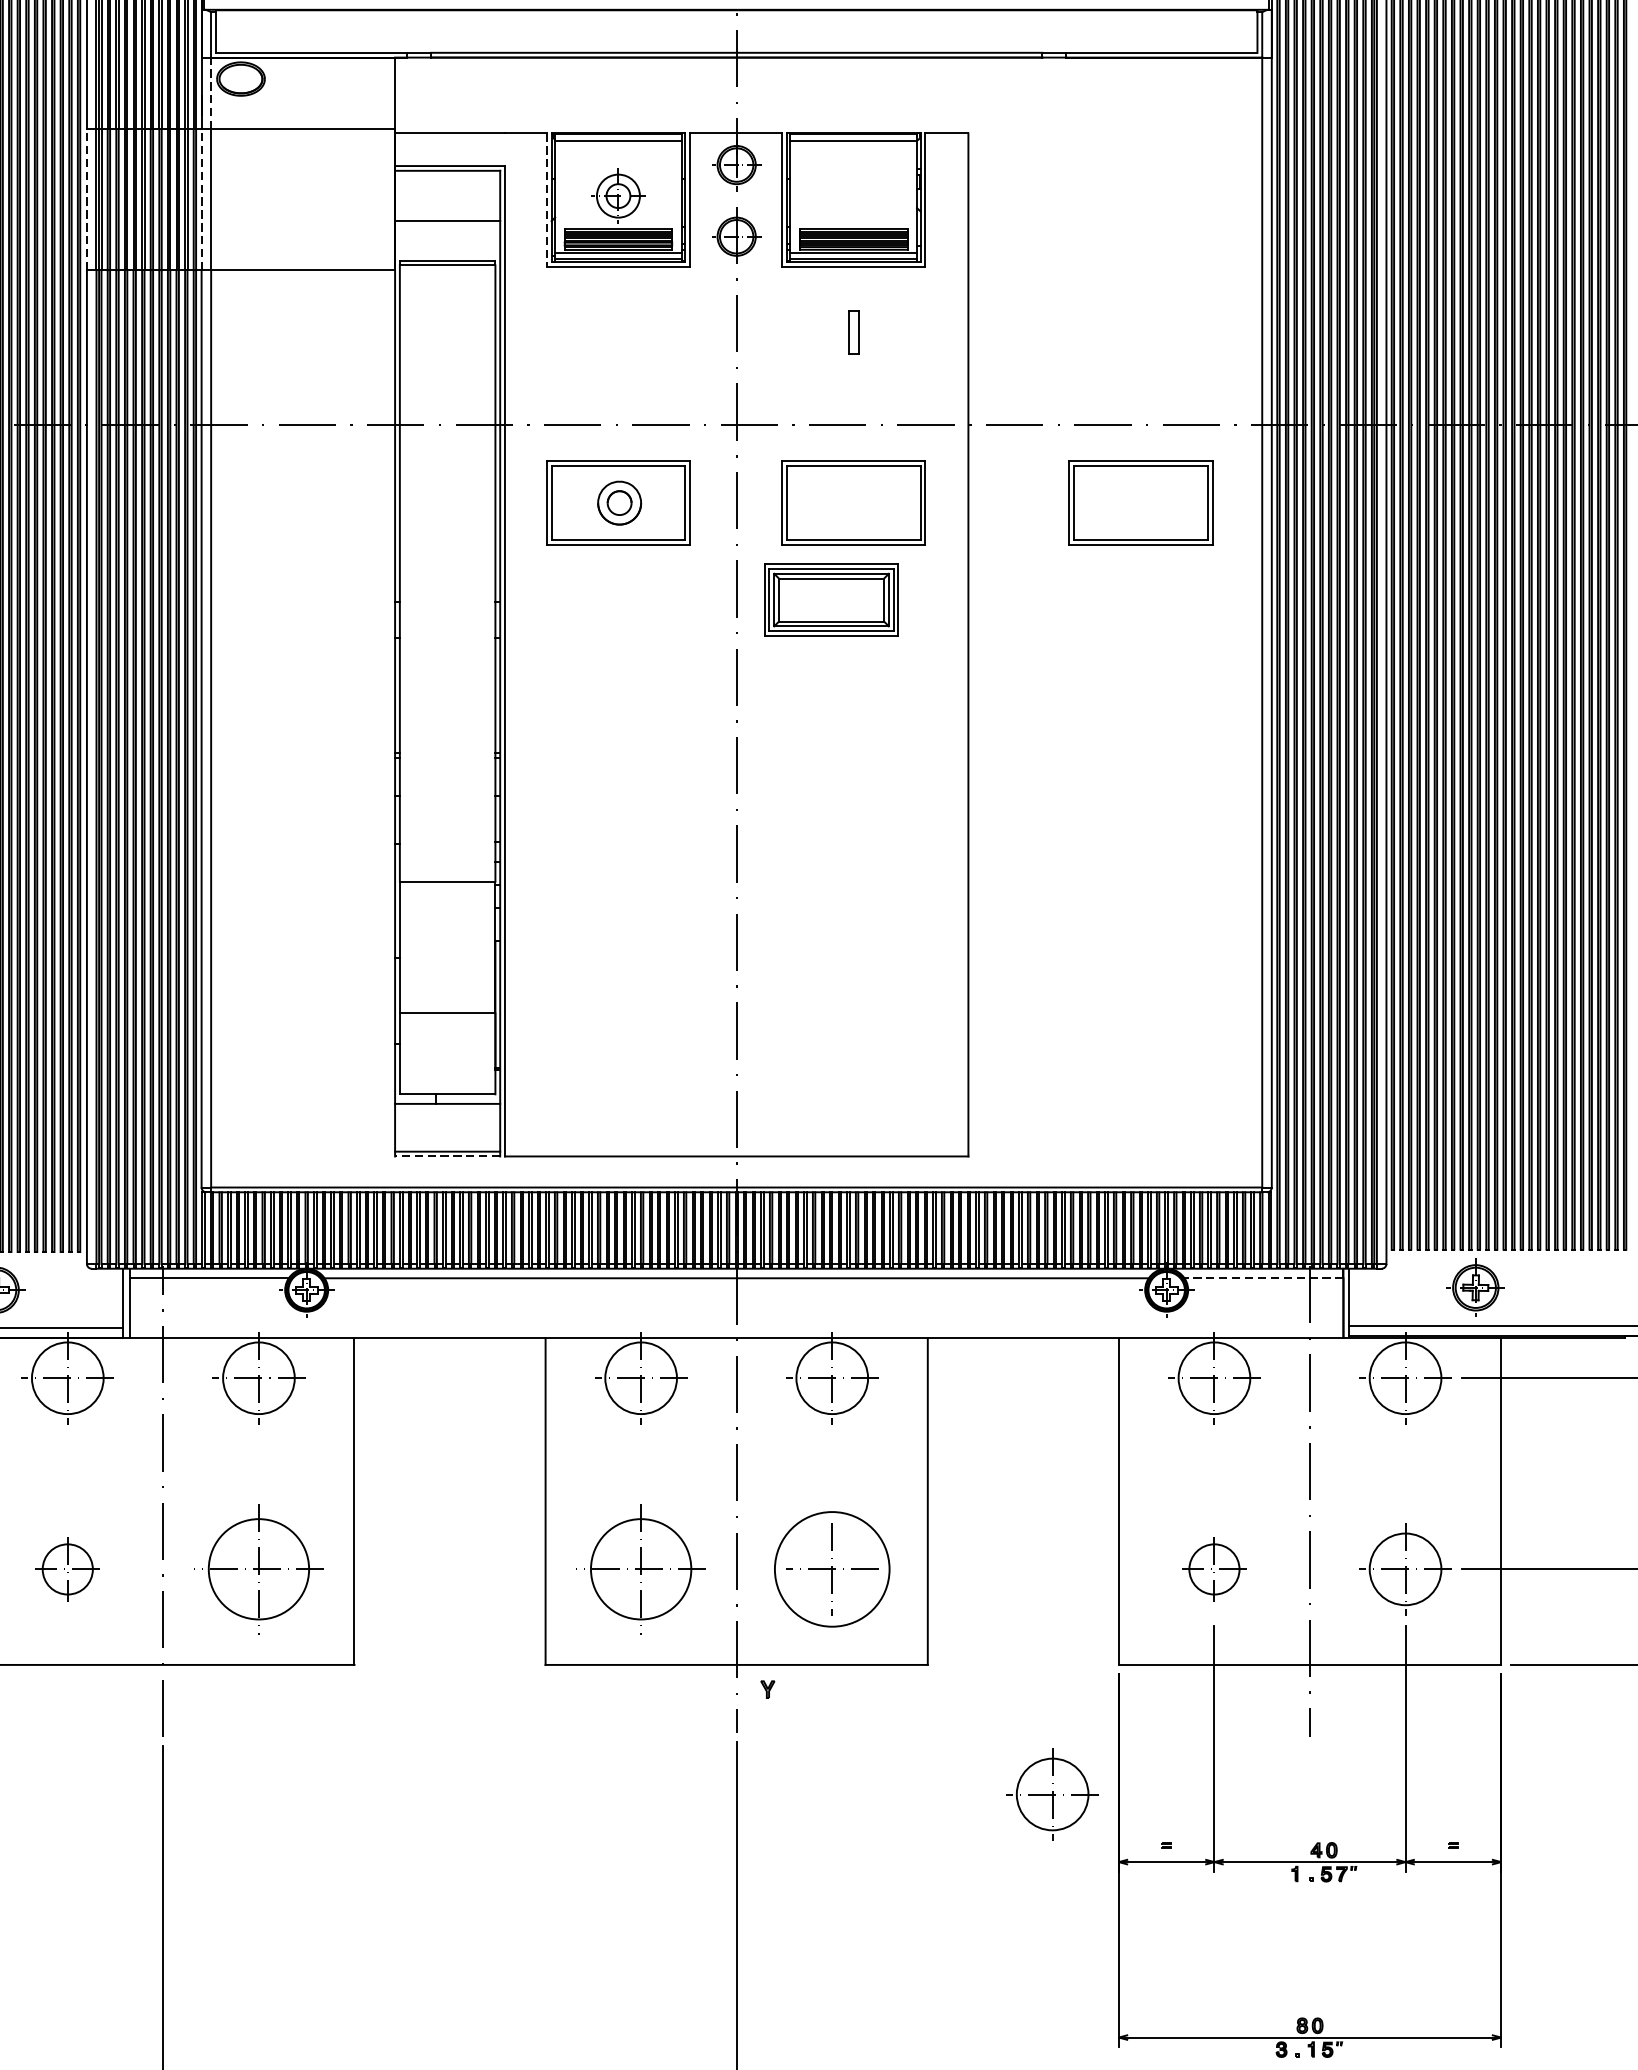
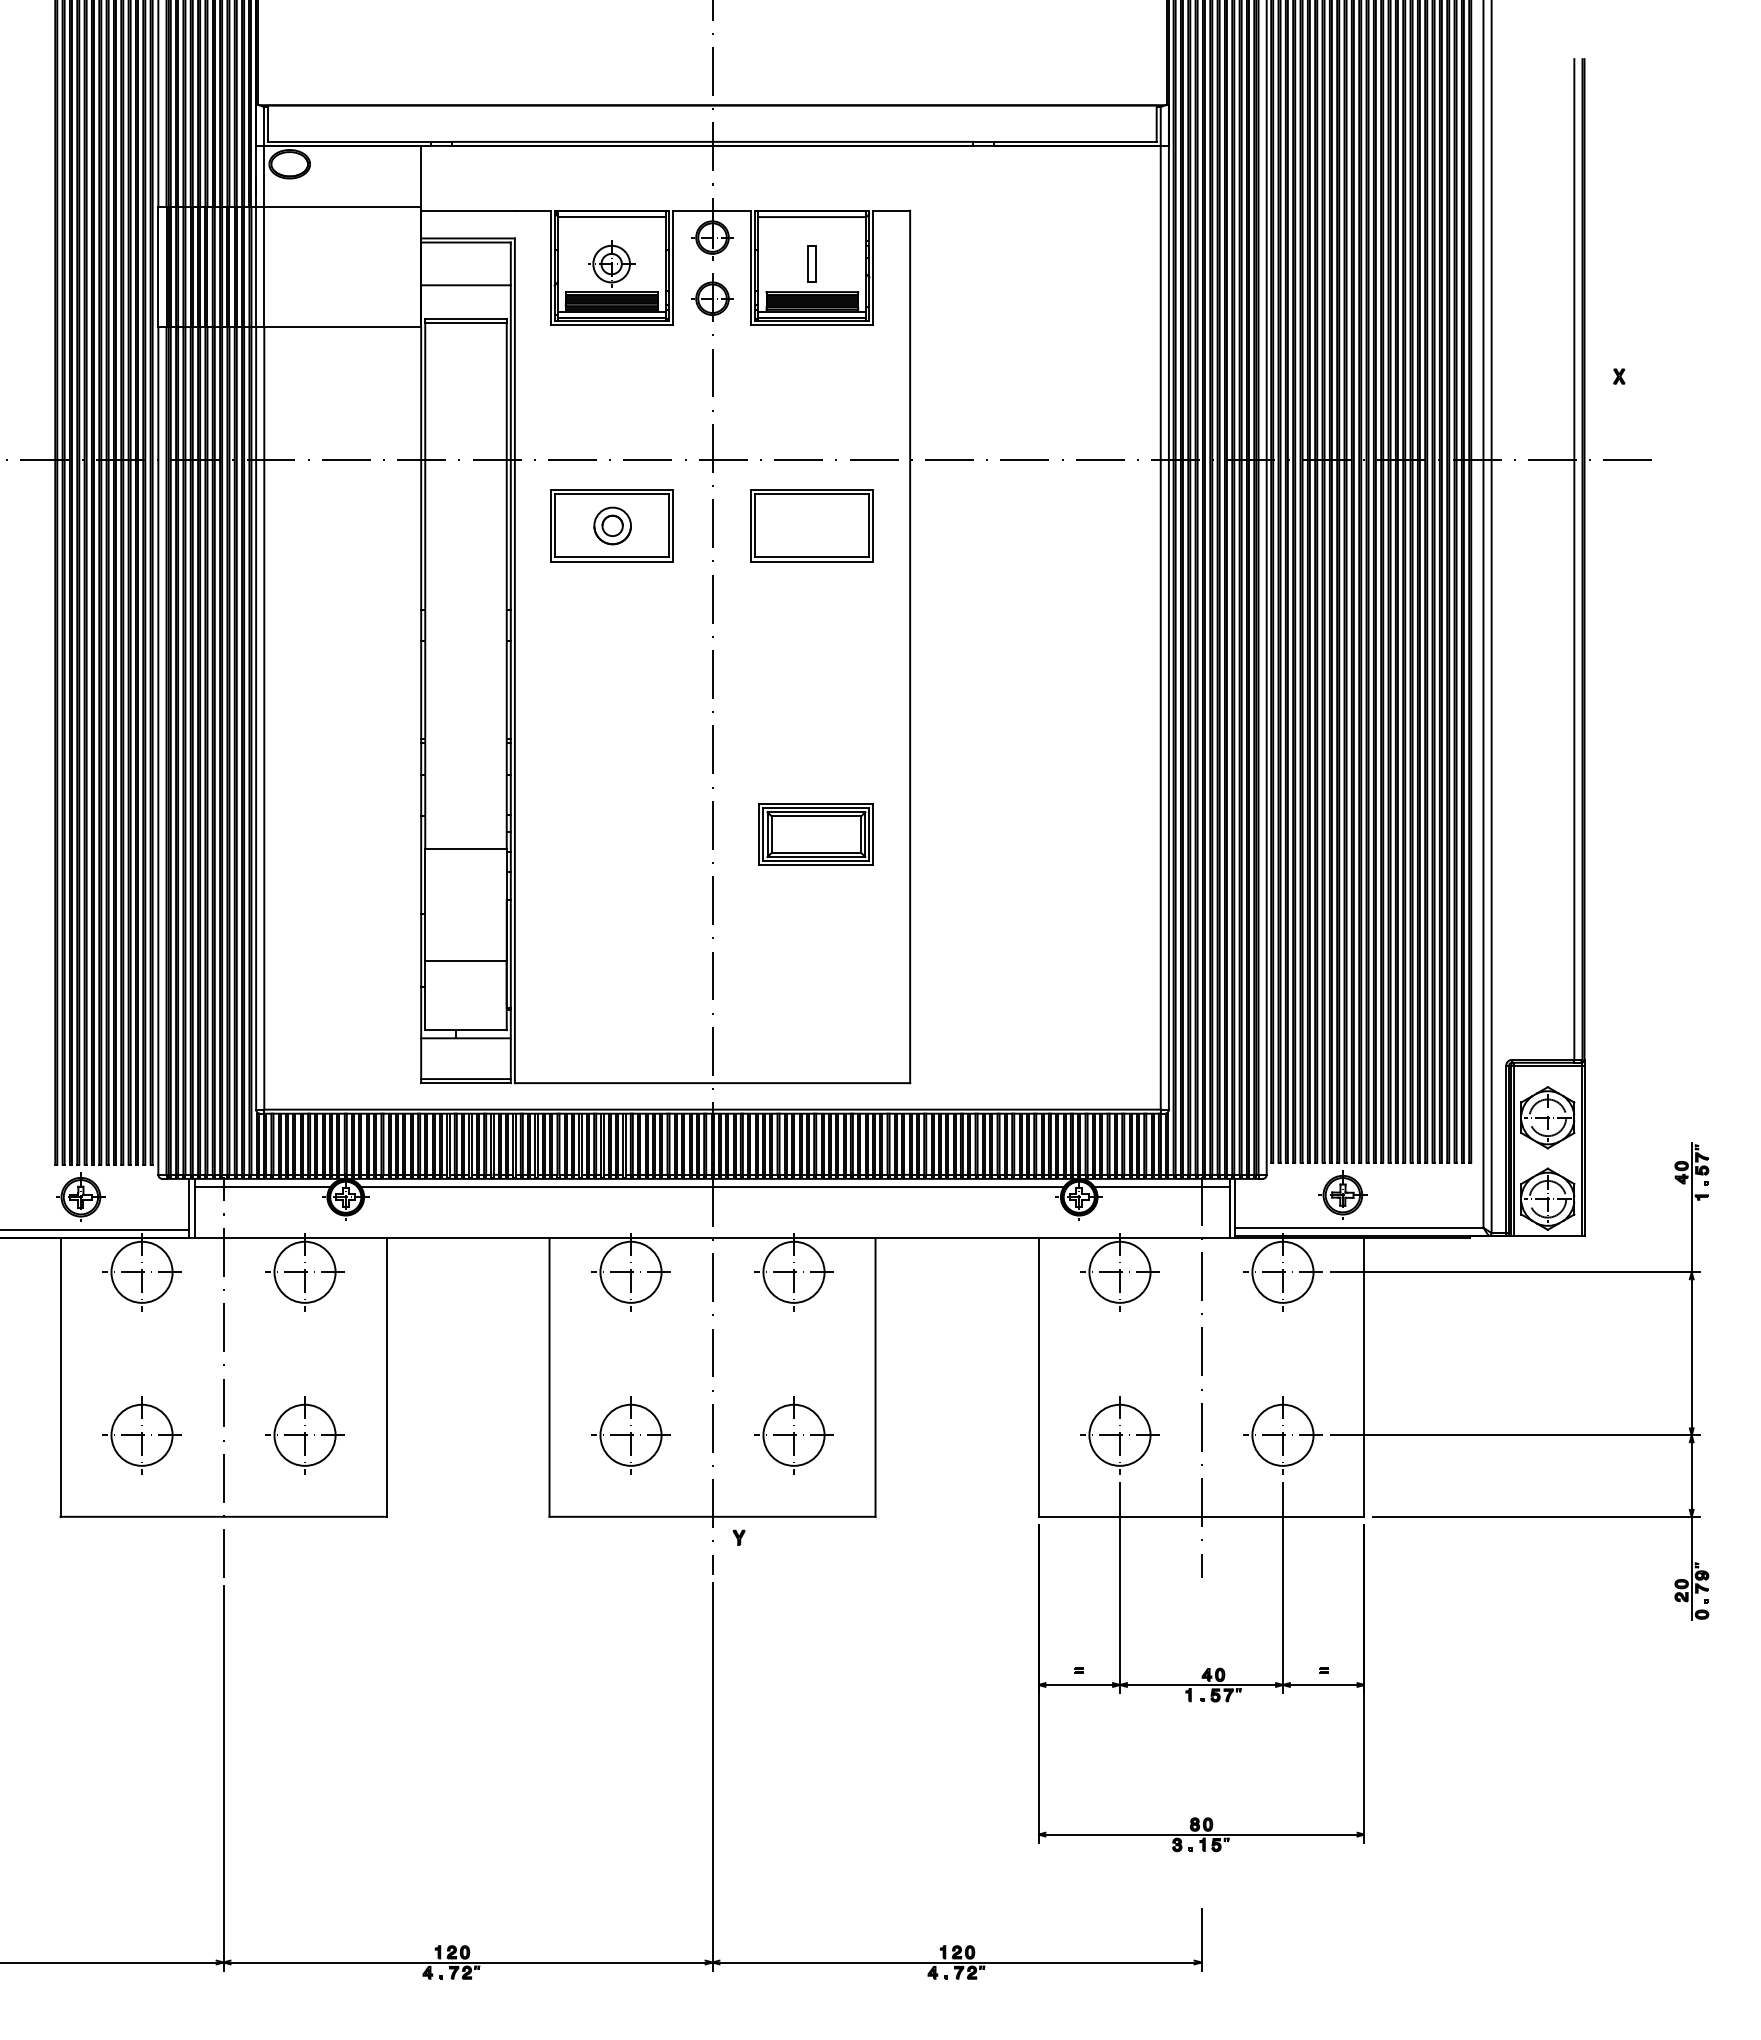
line: (211, 93) -> (264, 176), dashed -> solid
line: (87, 198) -> (158, 266), dashed -> solid
line: (202, 198) -> (256, 266), dashed -> solid
line: (546, 201) -> (550, 268), dashed -> solid
part: (852, 331) -> (811, 263), moved
part: (1140, 502) -> (1056, 525), removed
part: (830, 599) -> (815, 834), moved
line: (448, 1156) -> (466, 1083), dashed -> solid
line: (1264, 1278) -> (1162, 1187), dashed -> solid
circle: (831, 1568) -> (793, 1434), size x0.62
part: (67, 1569) -> (141, 1435), size x1.43
part: (258, 1569) -> (304, 1435), size x0.71
part: (640, 1569) -> (630, 1435), size x0.71
part: (1213, 1569) -> (1119, 1435), size x1.43
part: (1052, 1794) -> (981, 1627), removed

